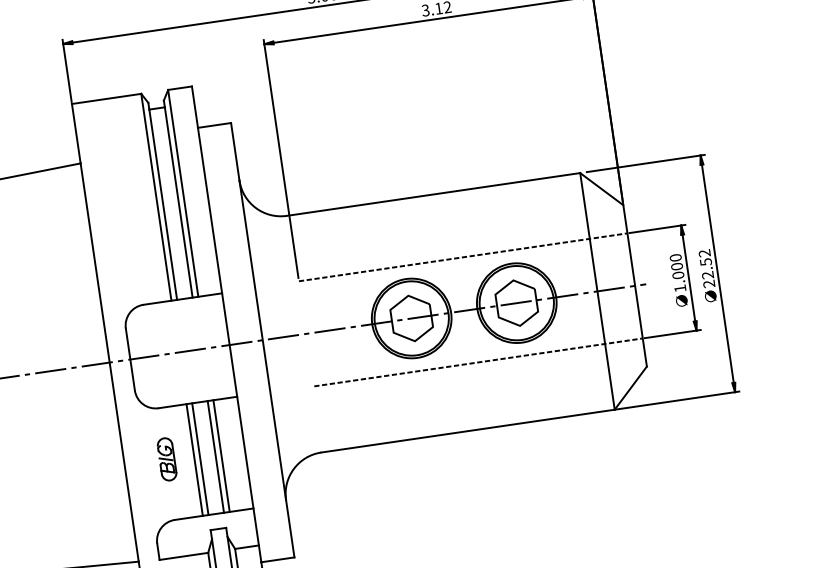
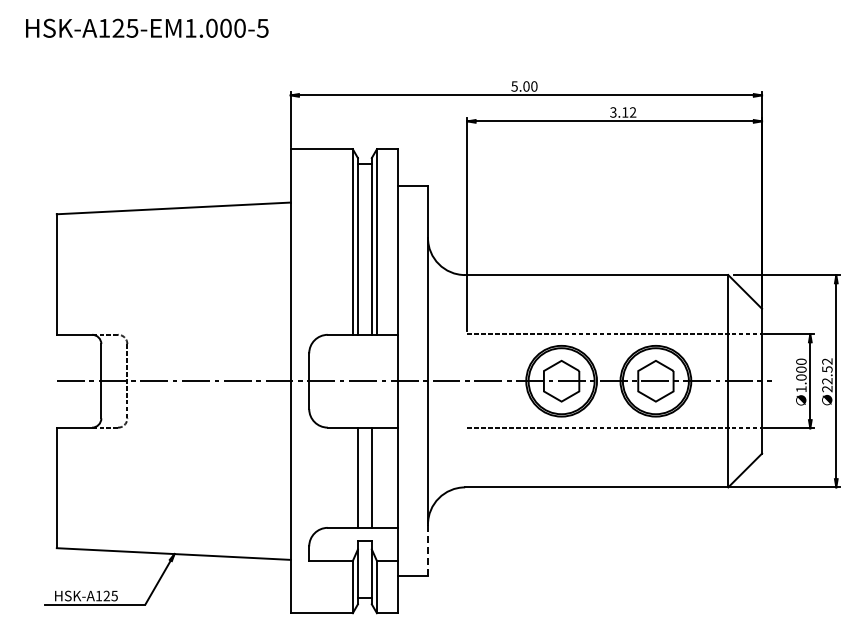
line: (221, 455) -> (376, 477), removed
part: (166, 459) -> (328, 473), removed
line: (194, 459) -> (352, 477), removed
line: (290, 528) -> (428, 550), solid -> dashed

